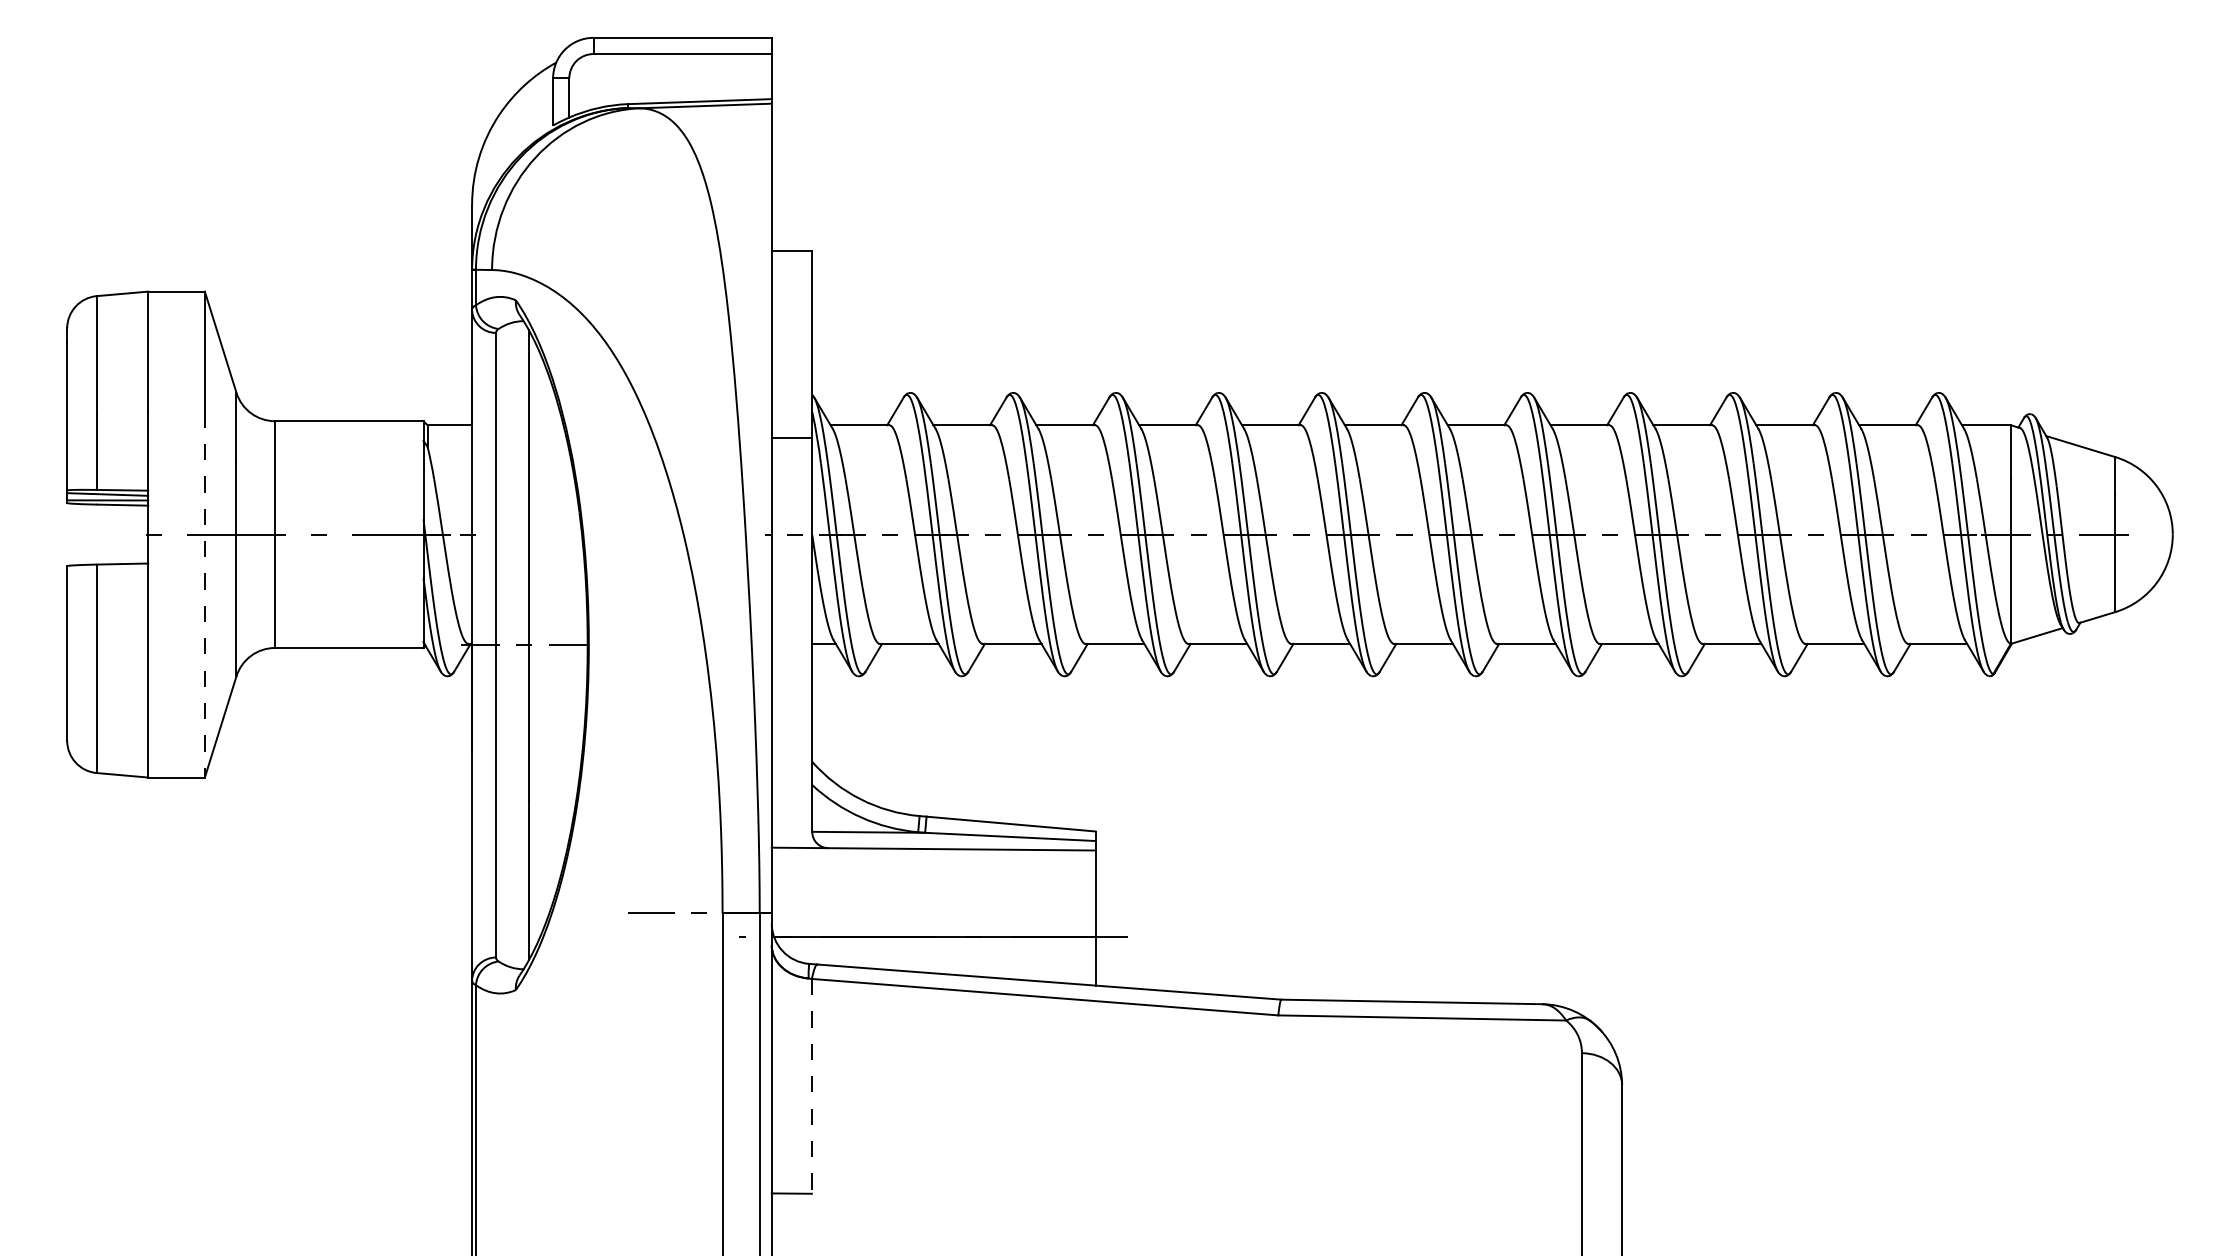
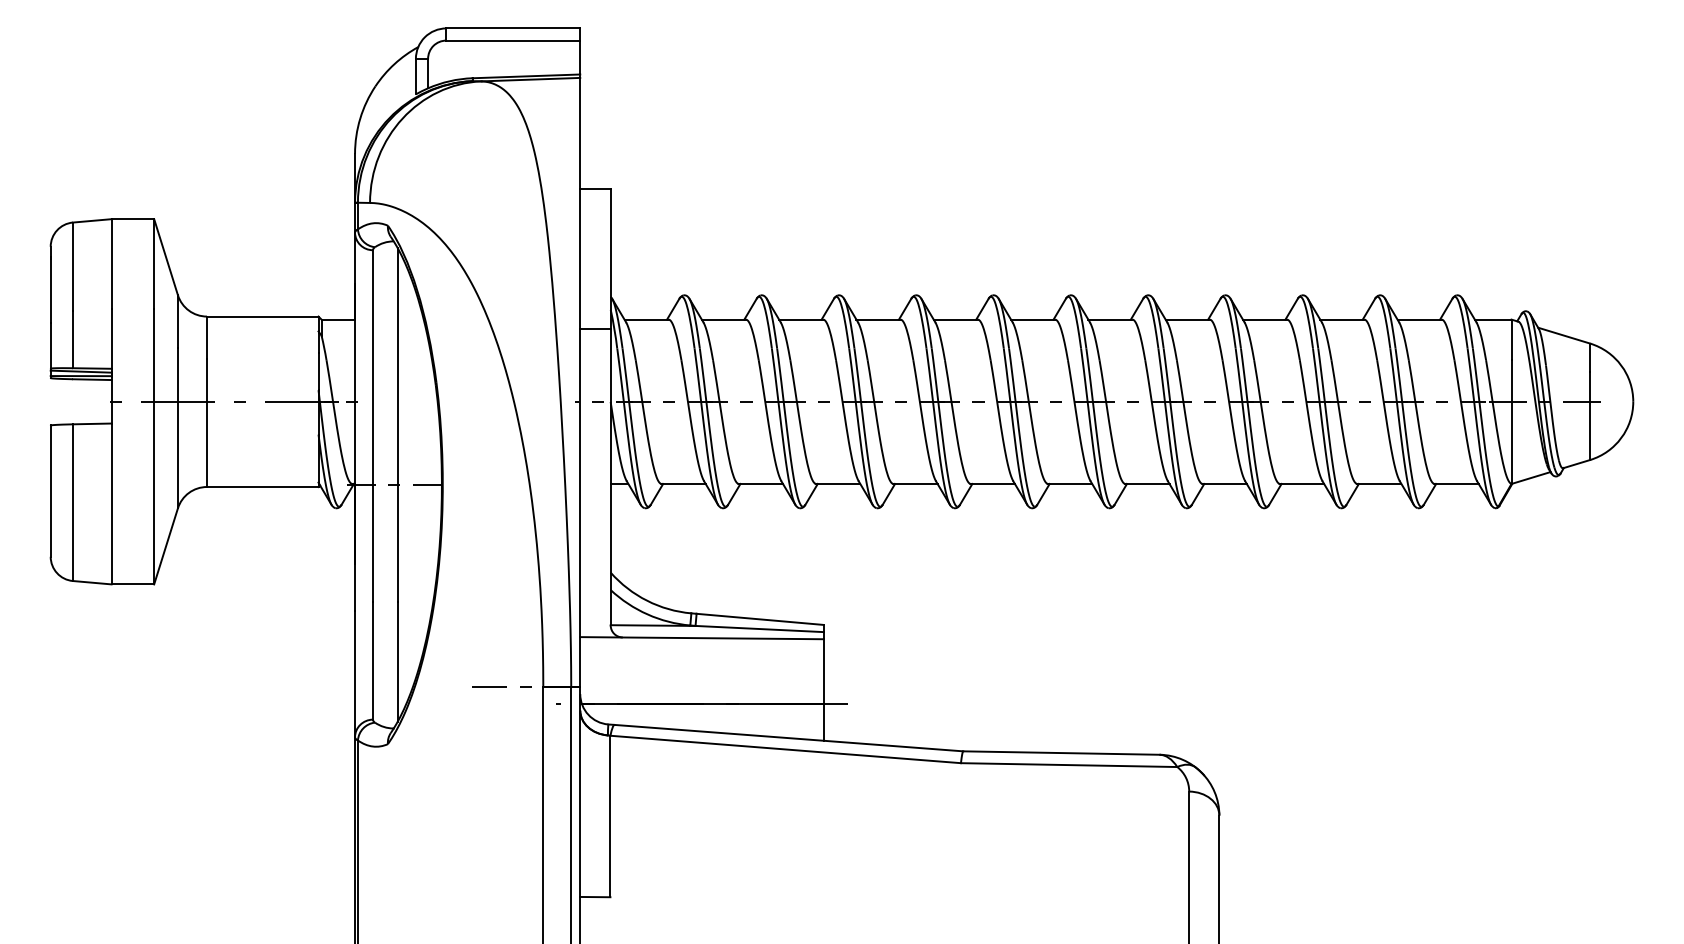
line: (204, 595) -> (153, 447), dashed -> solid
line: (811, 1086) -> (610, 816), dashed -> solid

